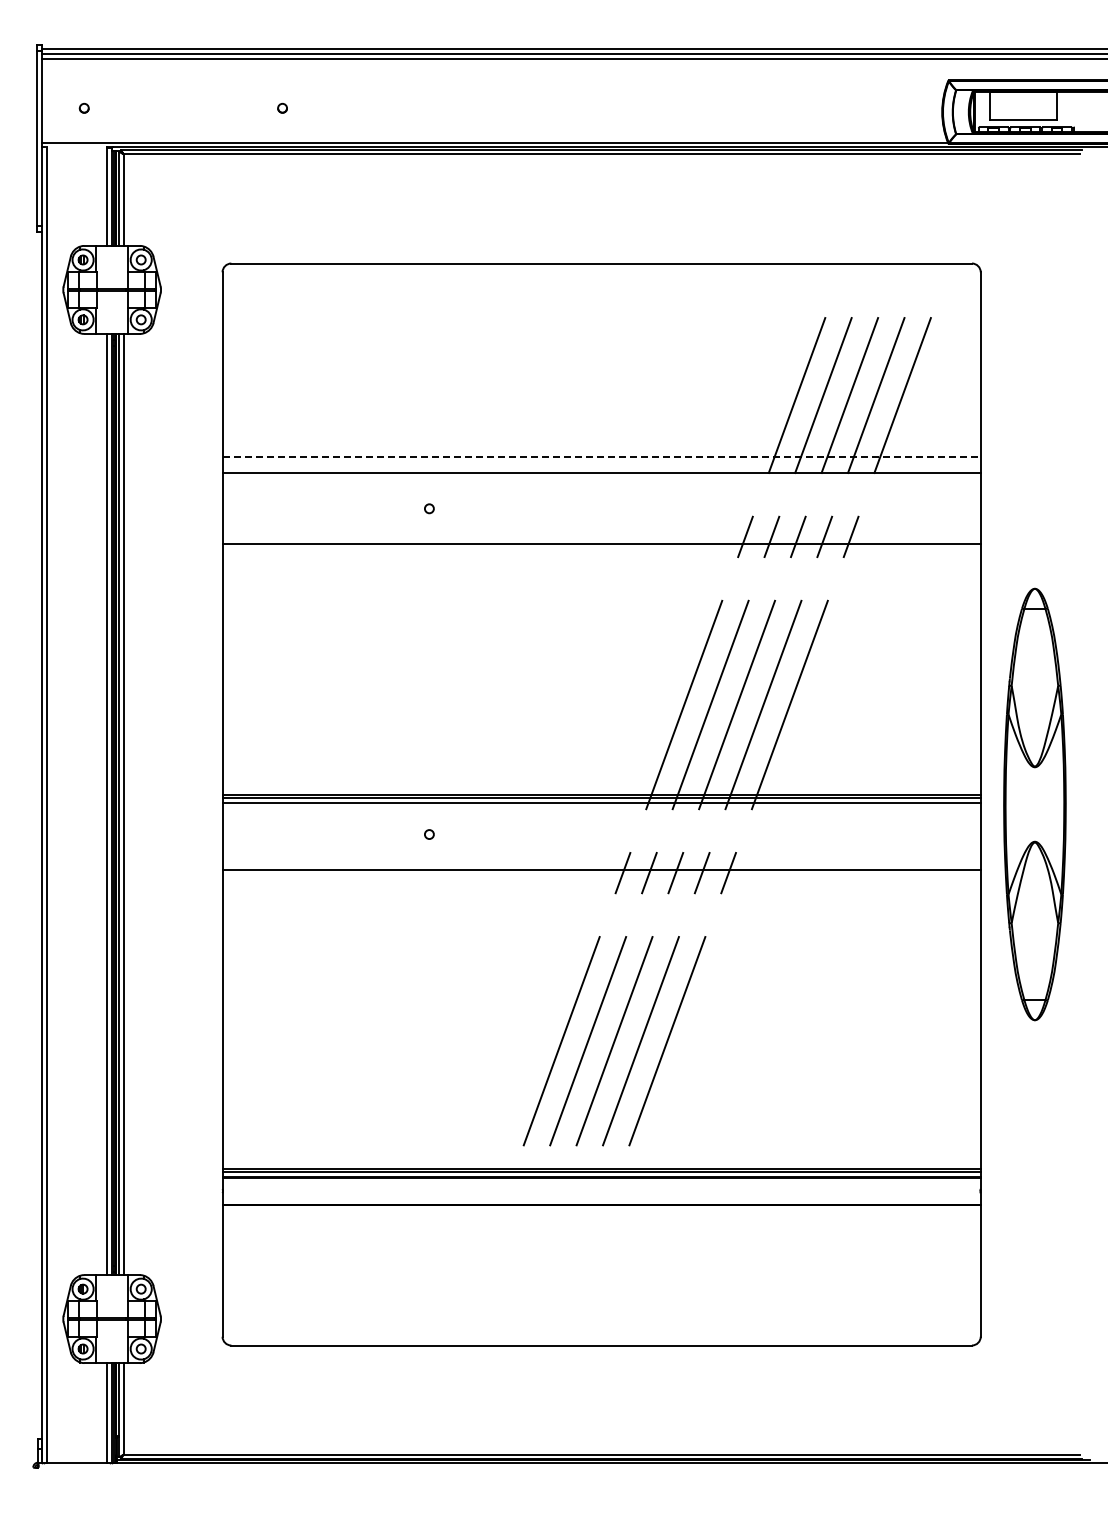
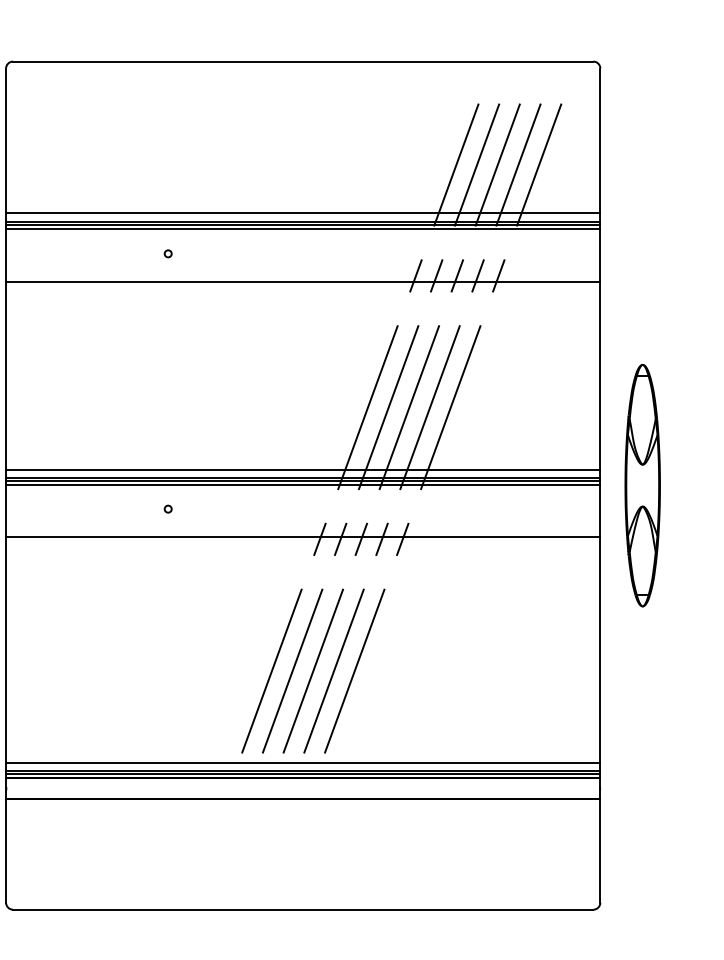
line: (602, 456) -> (303, 212), dashed -> solid
line: (601, 467) -> (303, 221), added
line: (601, 477) -> (303, 229), added
line: (601, 784) -> (303, 469), added
part: (1034, 804) -> (642, 485), size x0.71
line: (601, 1158) -> (303, 763), added

